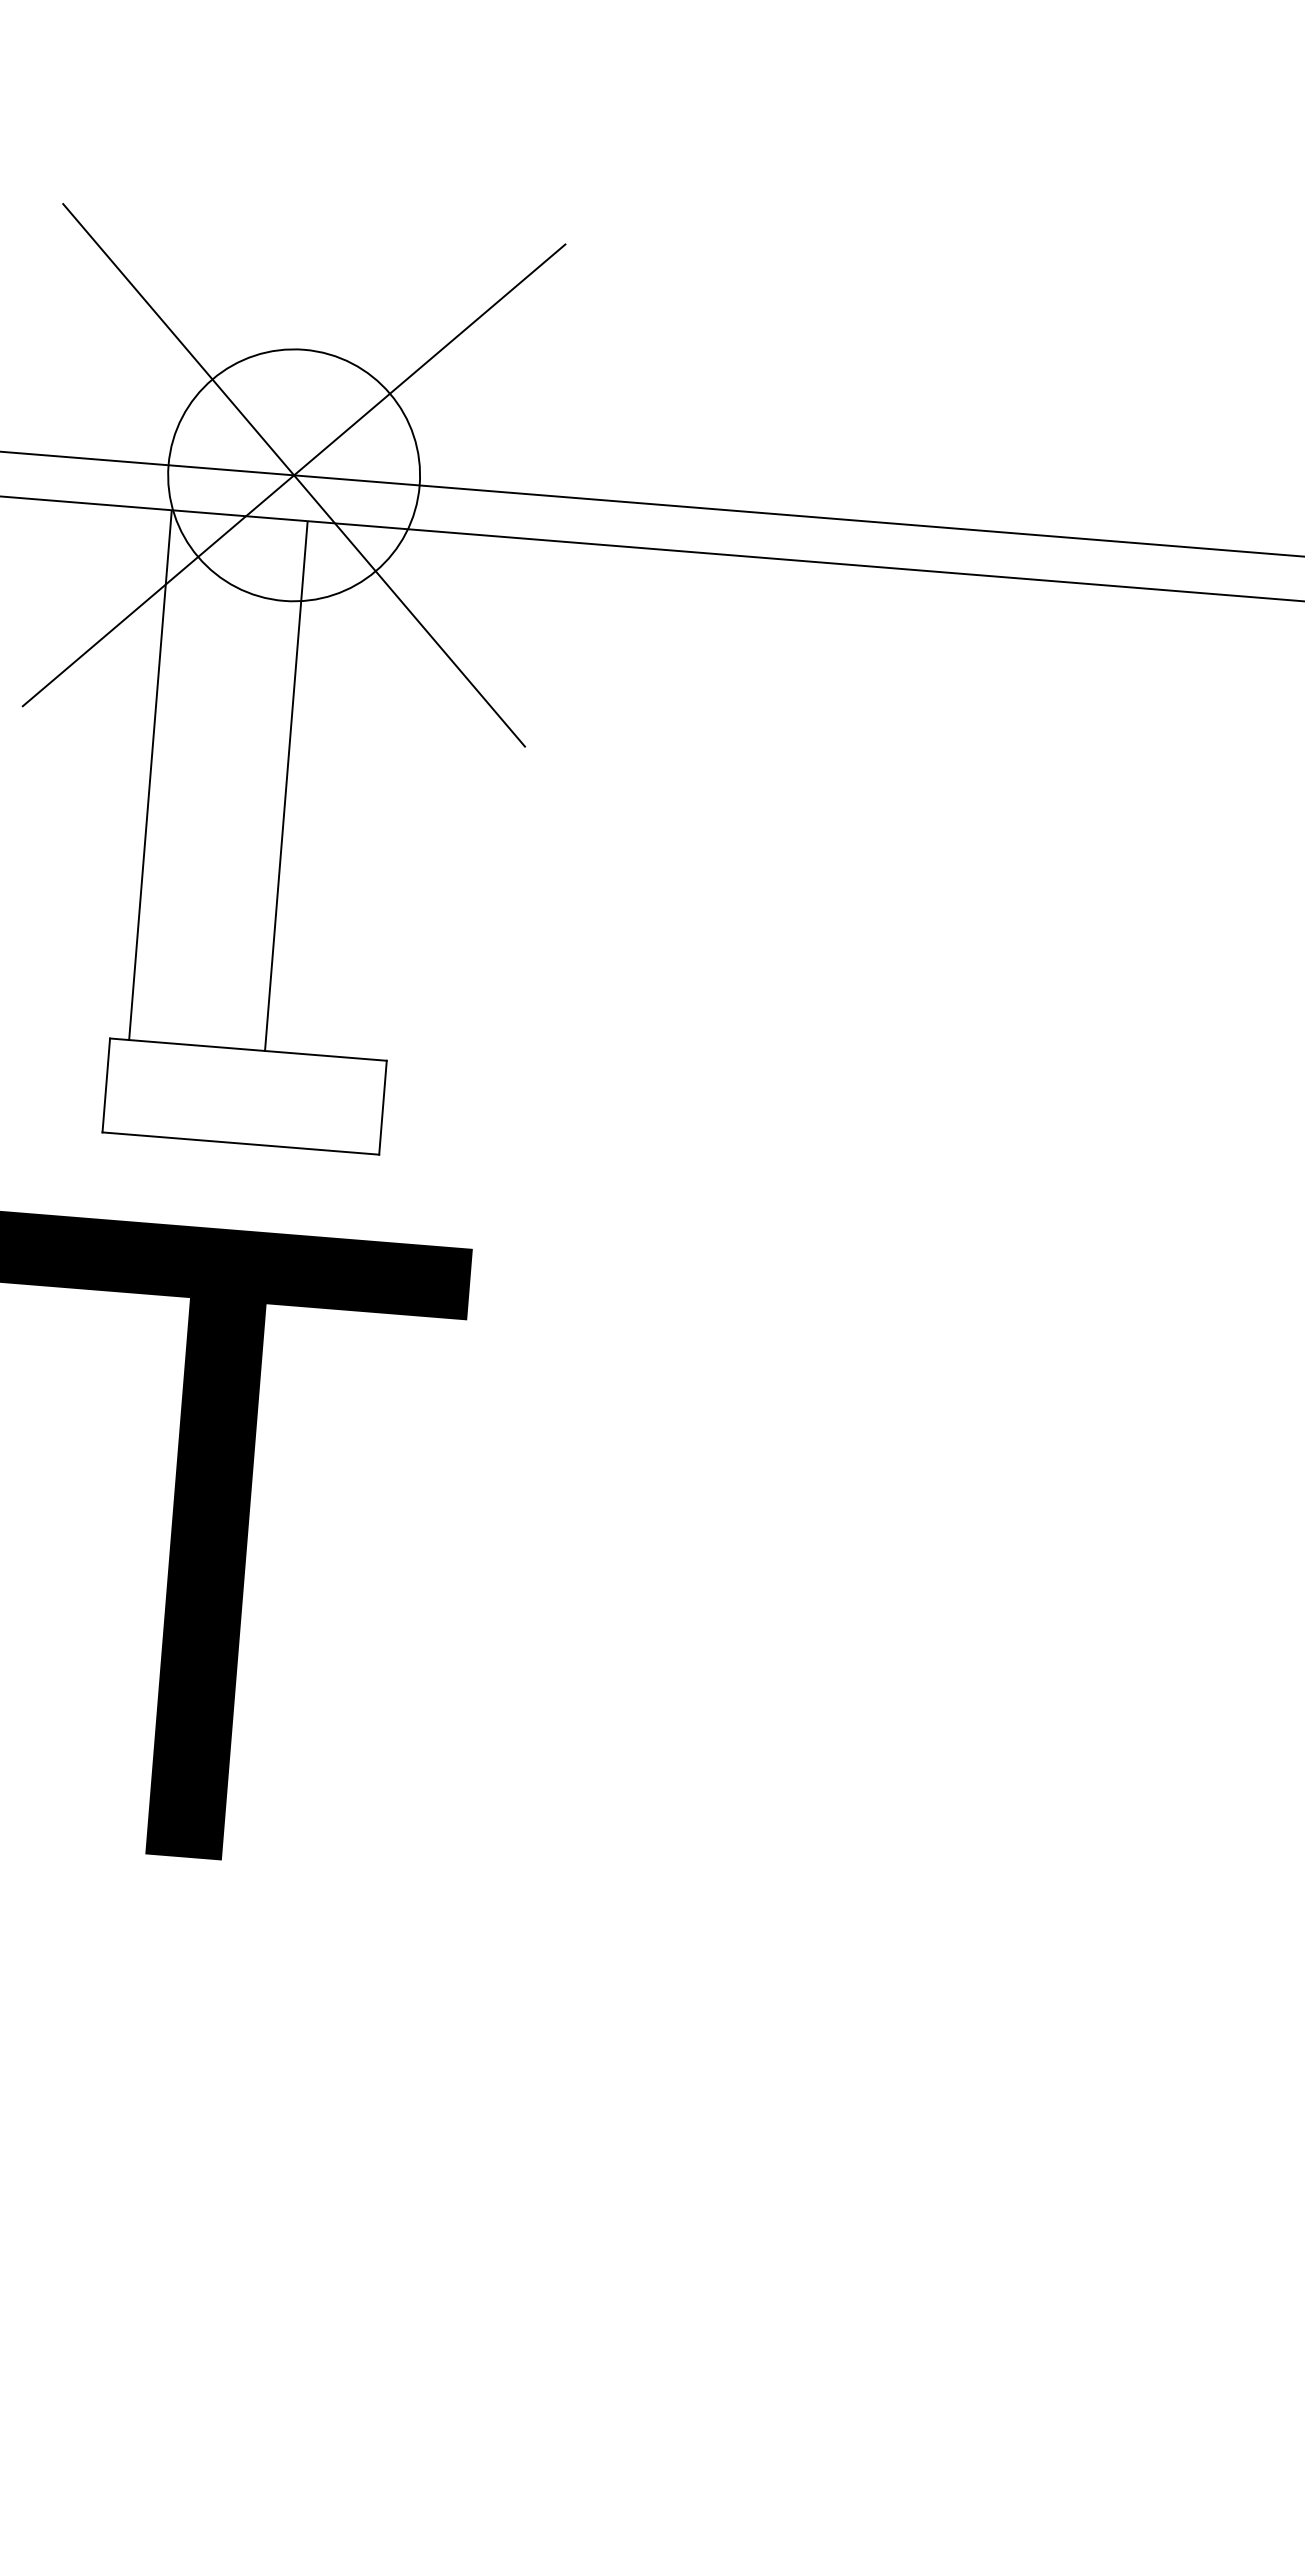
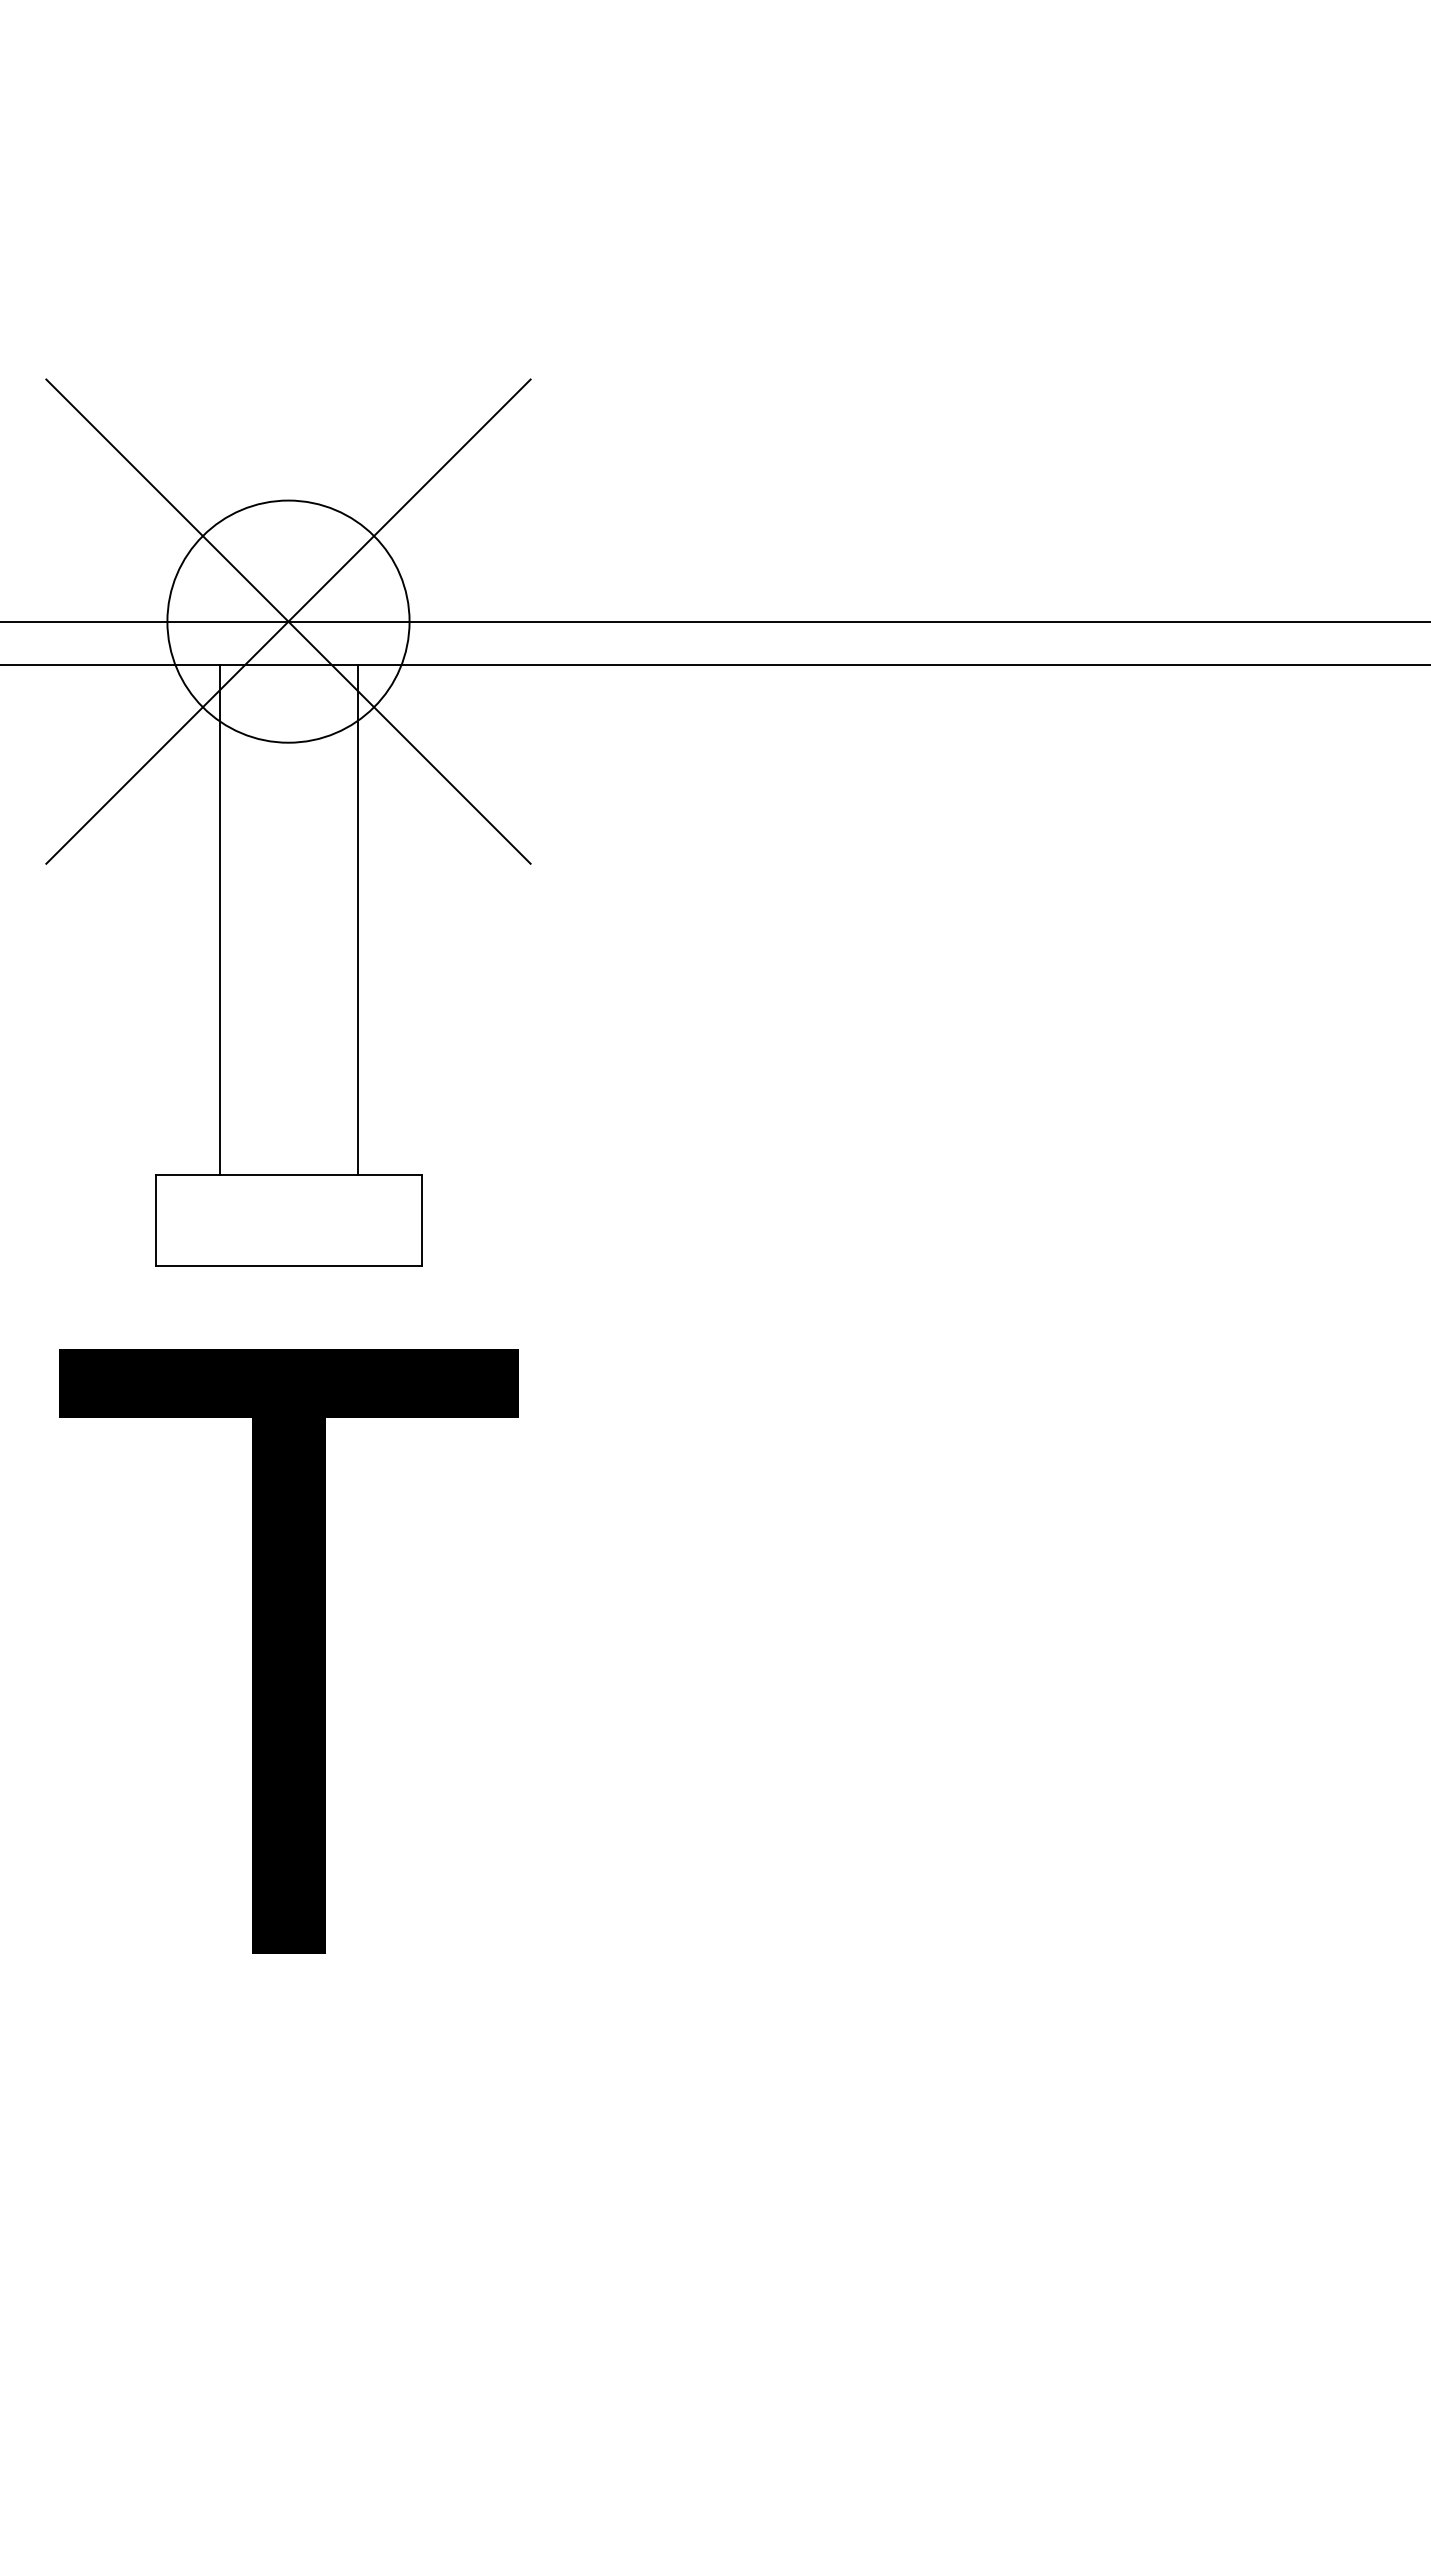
line: (149, 775) -> (219, 920), moved
line: (285, 786) -> (357, 920), moved

